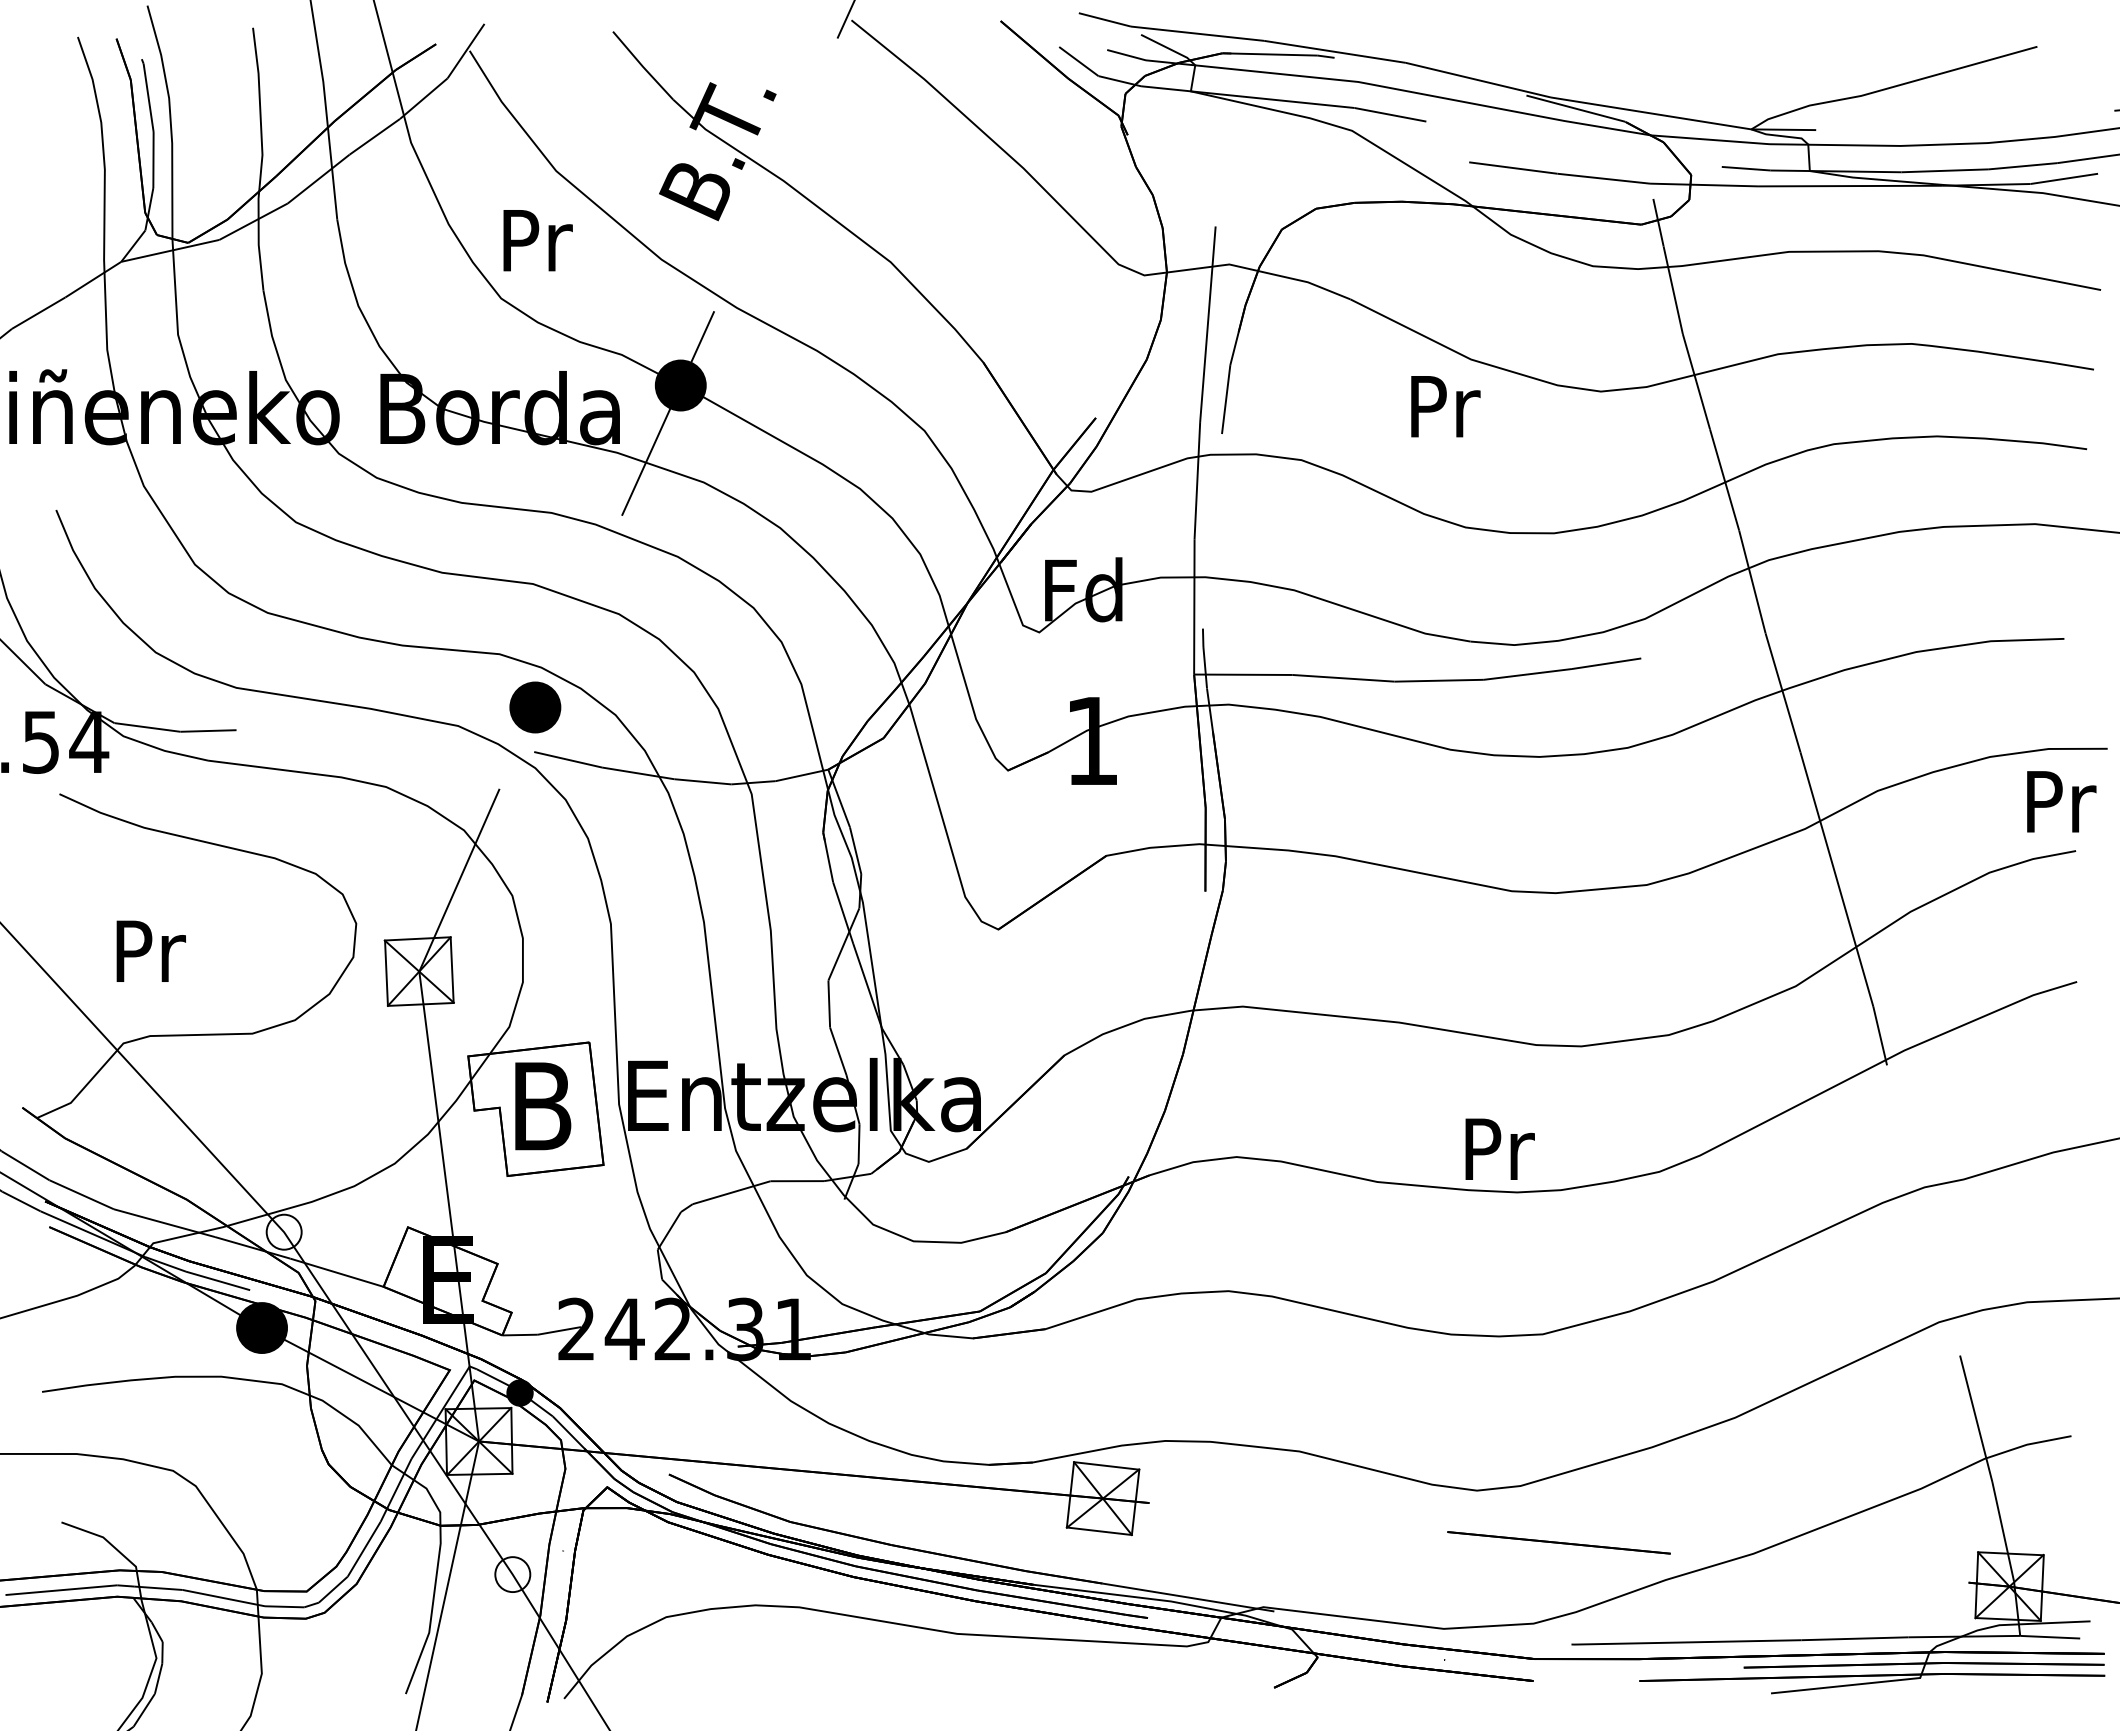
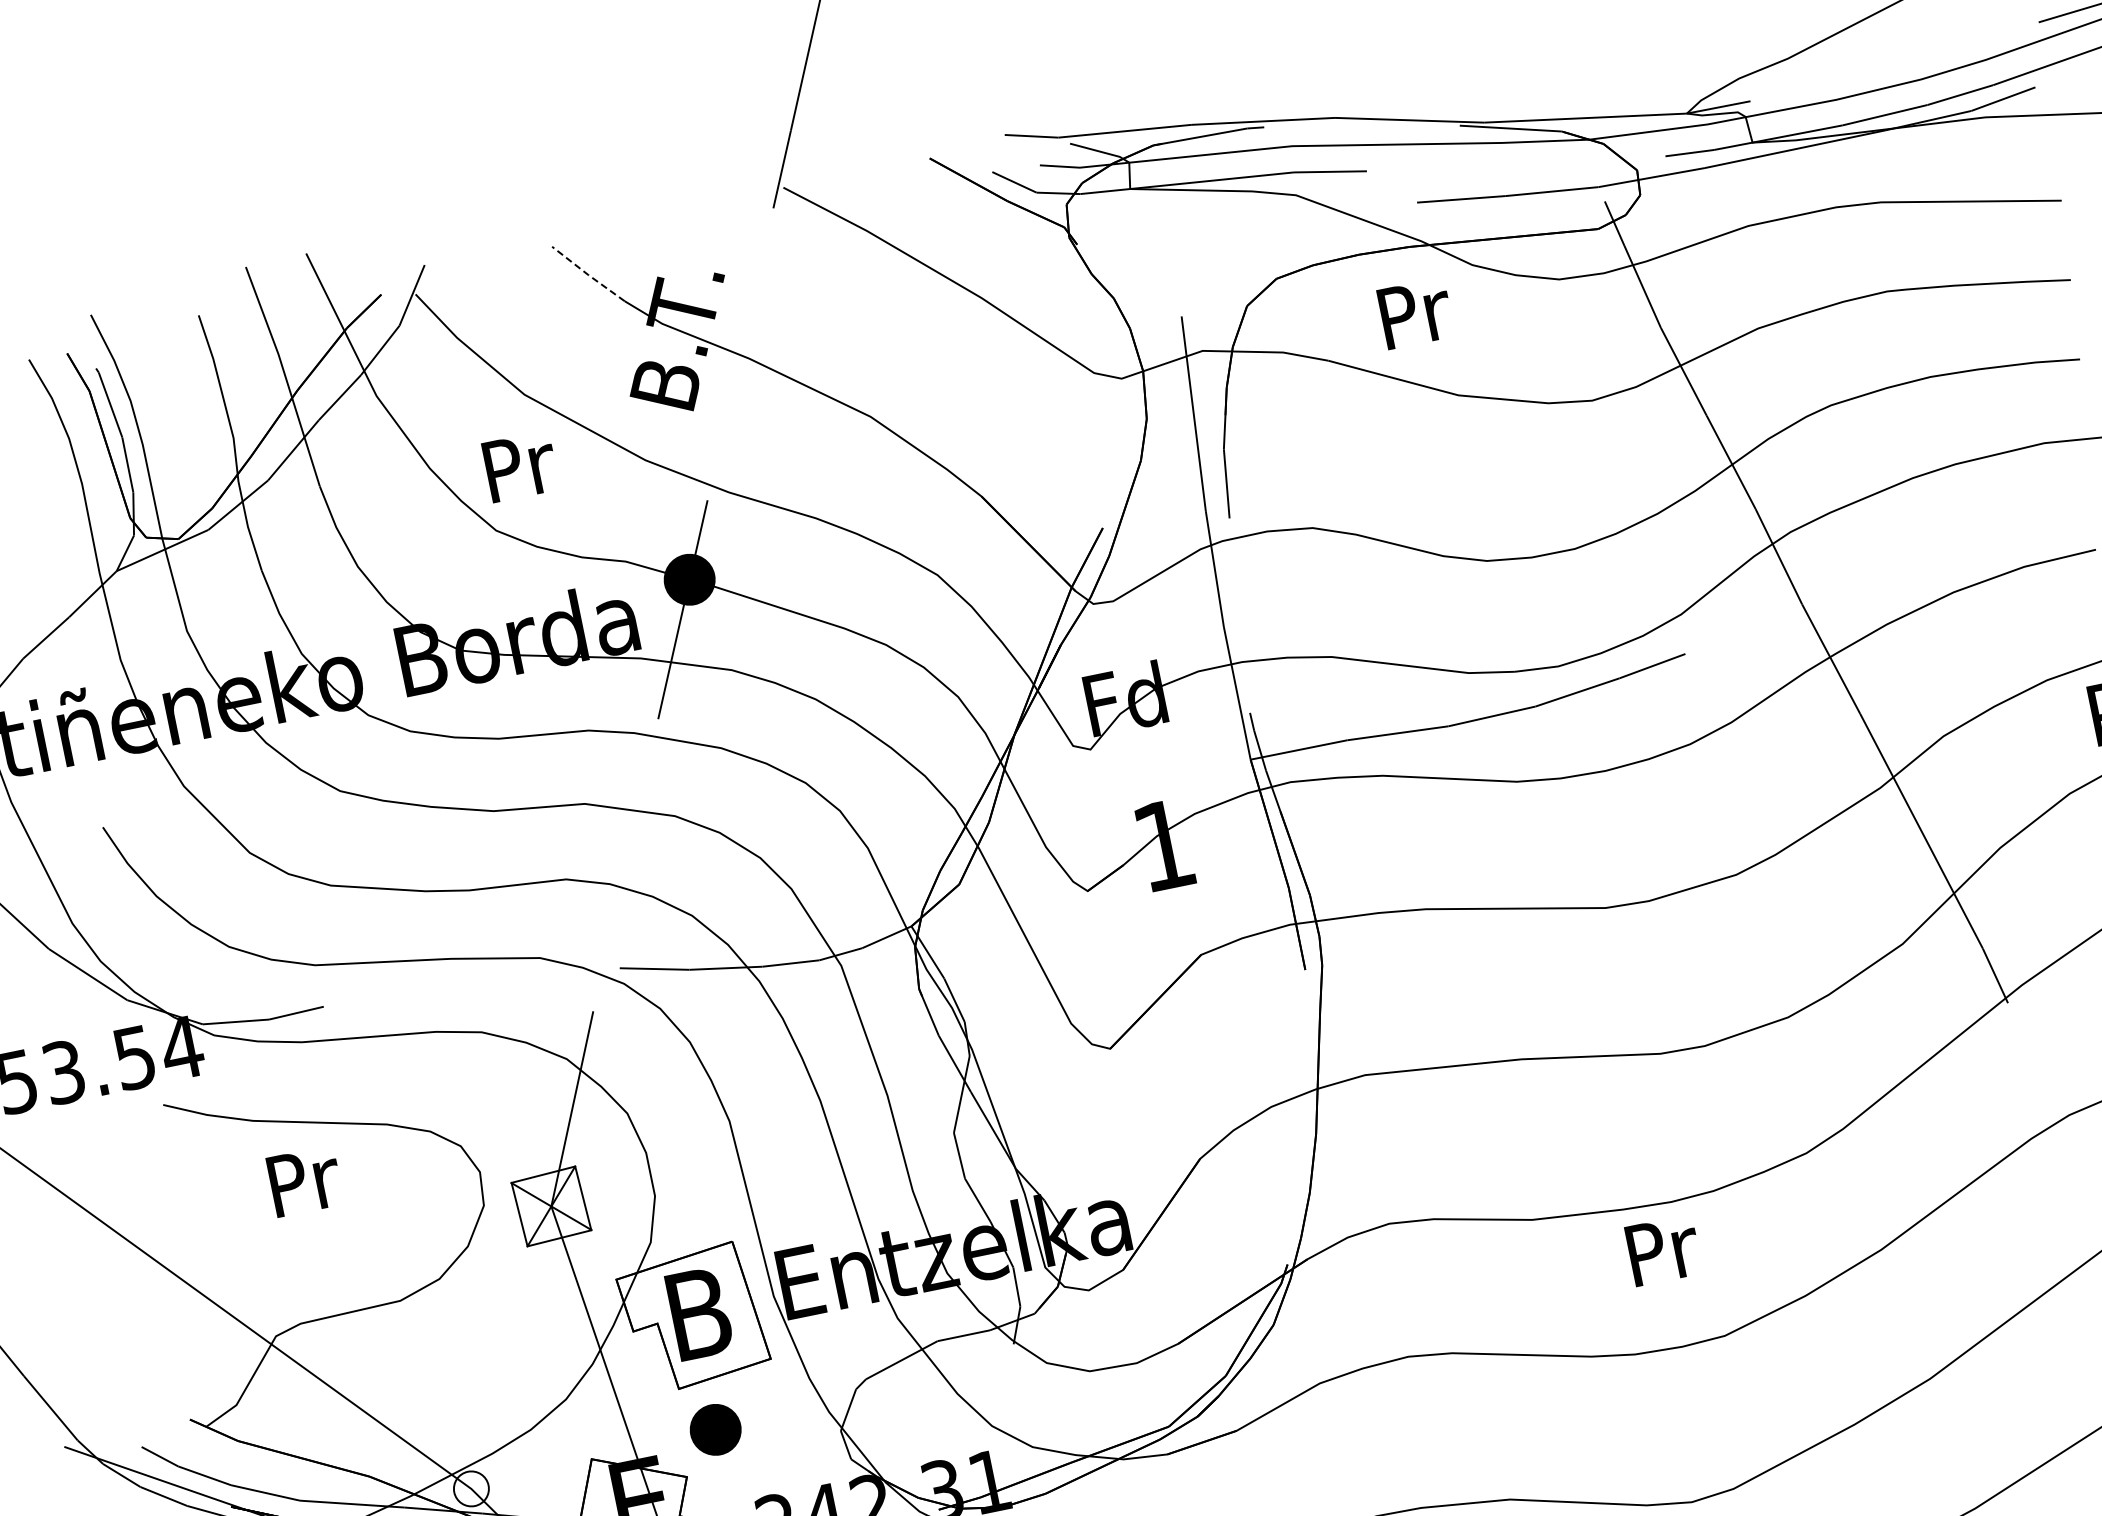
line: (642, 65) -> (587, 273), solid -> dashed
text: (1445, 406) -> (1415, 313), moved
part: (535, 707) -> (715, 1429), moved
text: (150, 950) -> (304, 1180), moved
text: (1499, 1148) -> (1662, 1249), moved

